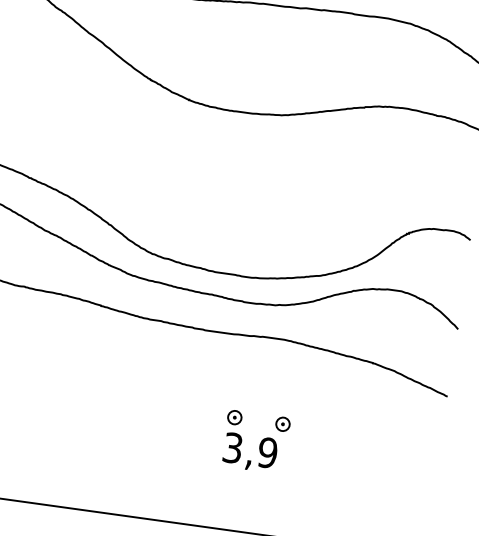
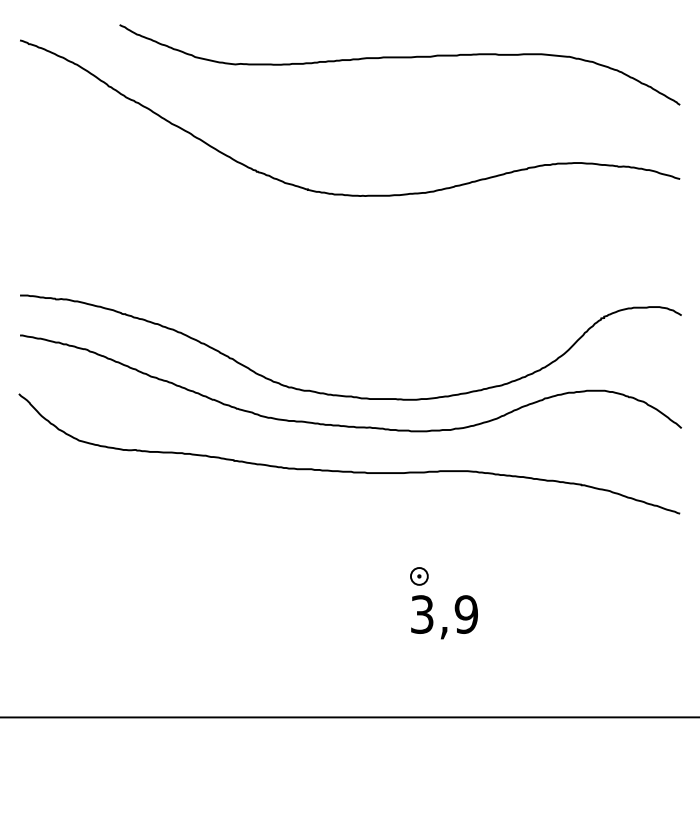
part: (283, 424) -> (480, 576), removed

